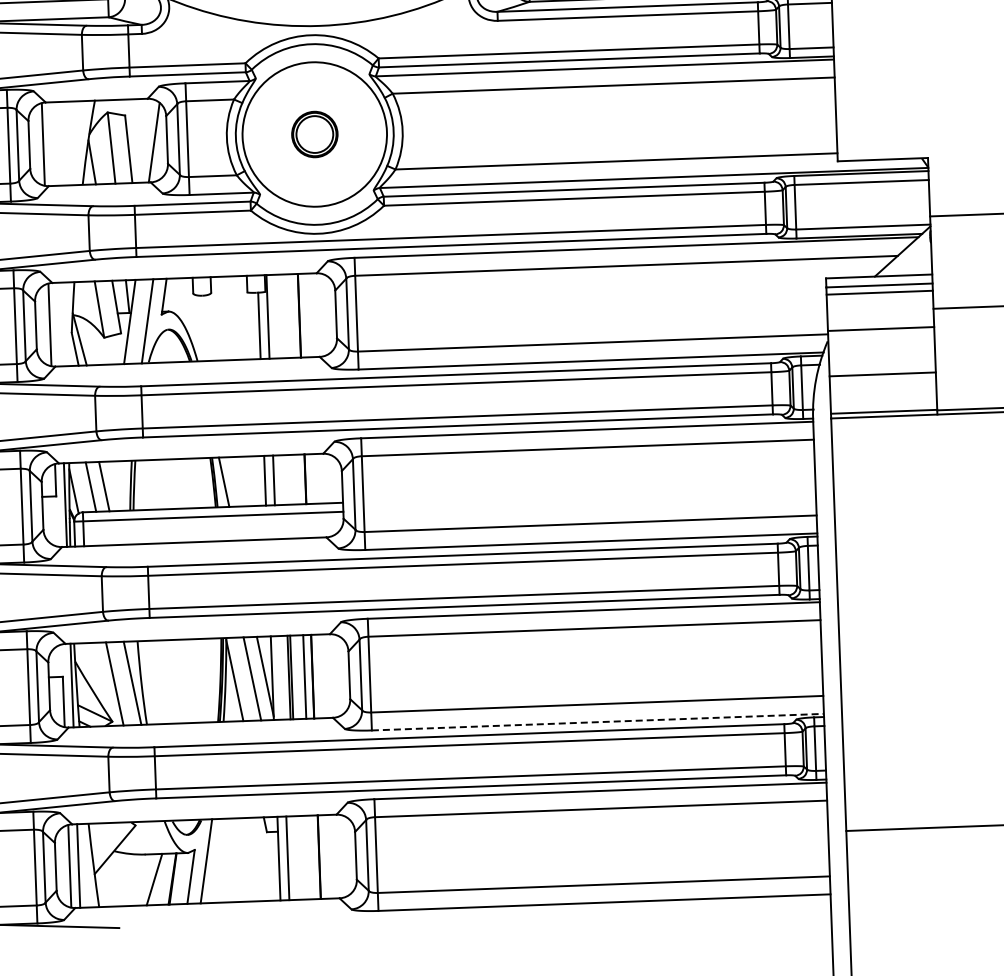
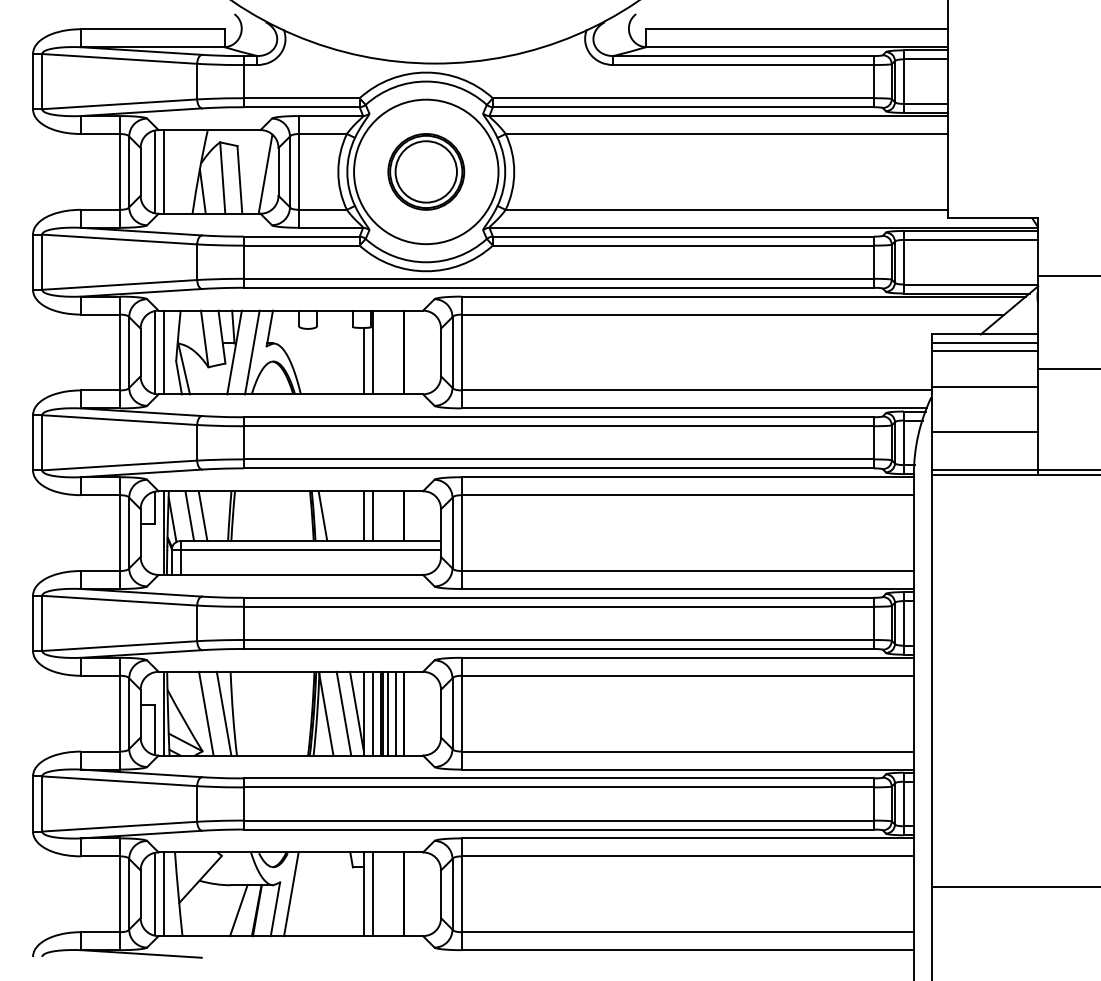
part: (314, 134) -> (426, 171), size x1.67
line: (52, 143) -> (163, 171), added
line: (58, 324) -> (163, 352), added
line: (280, 677) -> (372, 713), added
line: (295, 677) -> (387, 713), added
line: (598, 722) -> (688, 769), dashed -> solid

